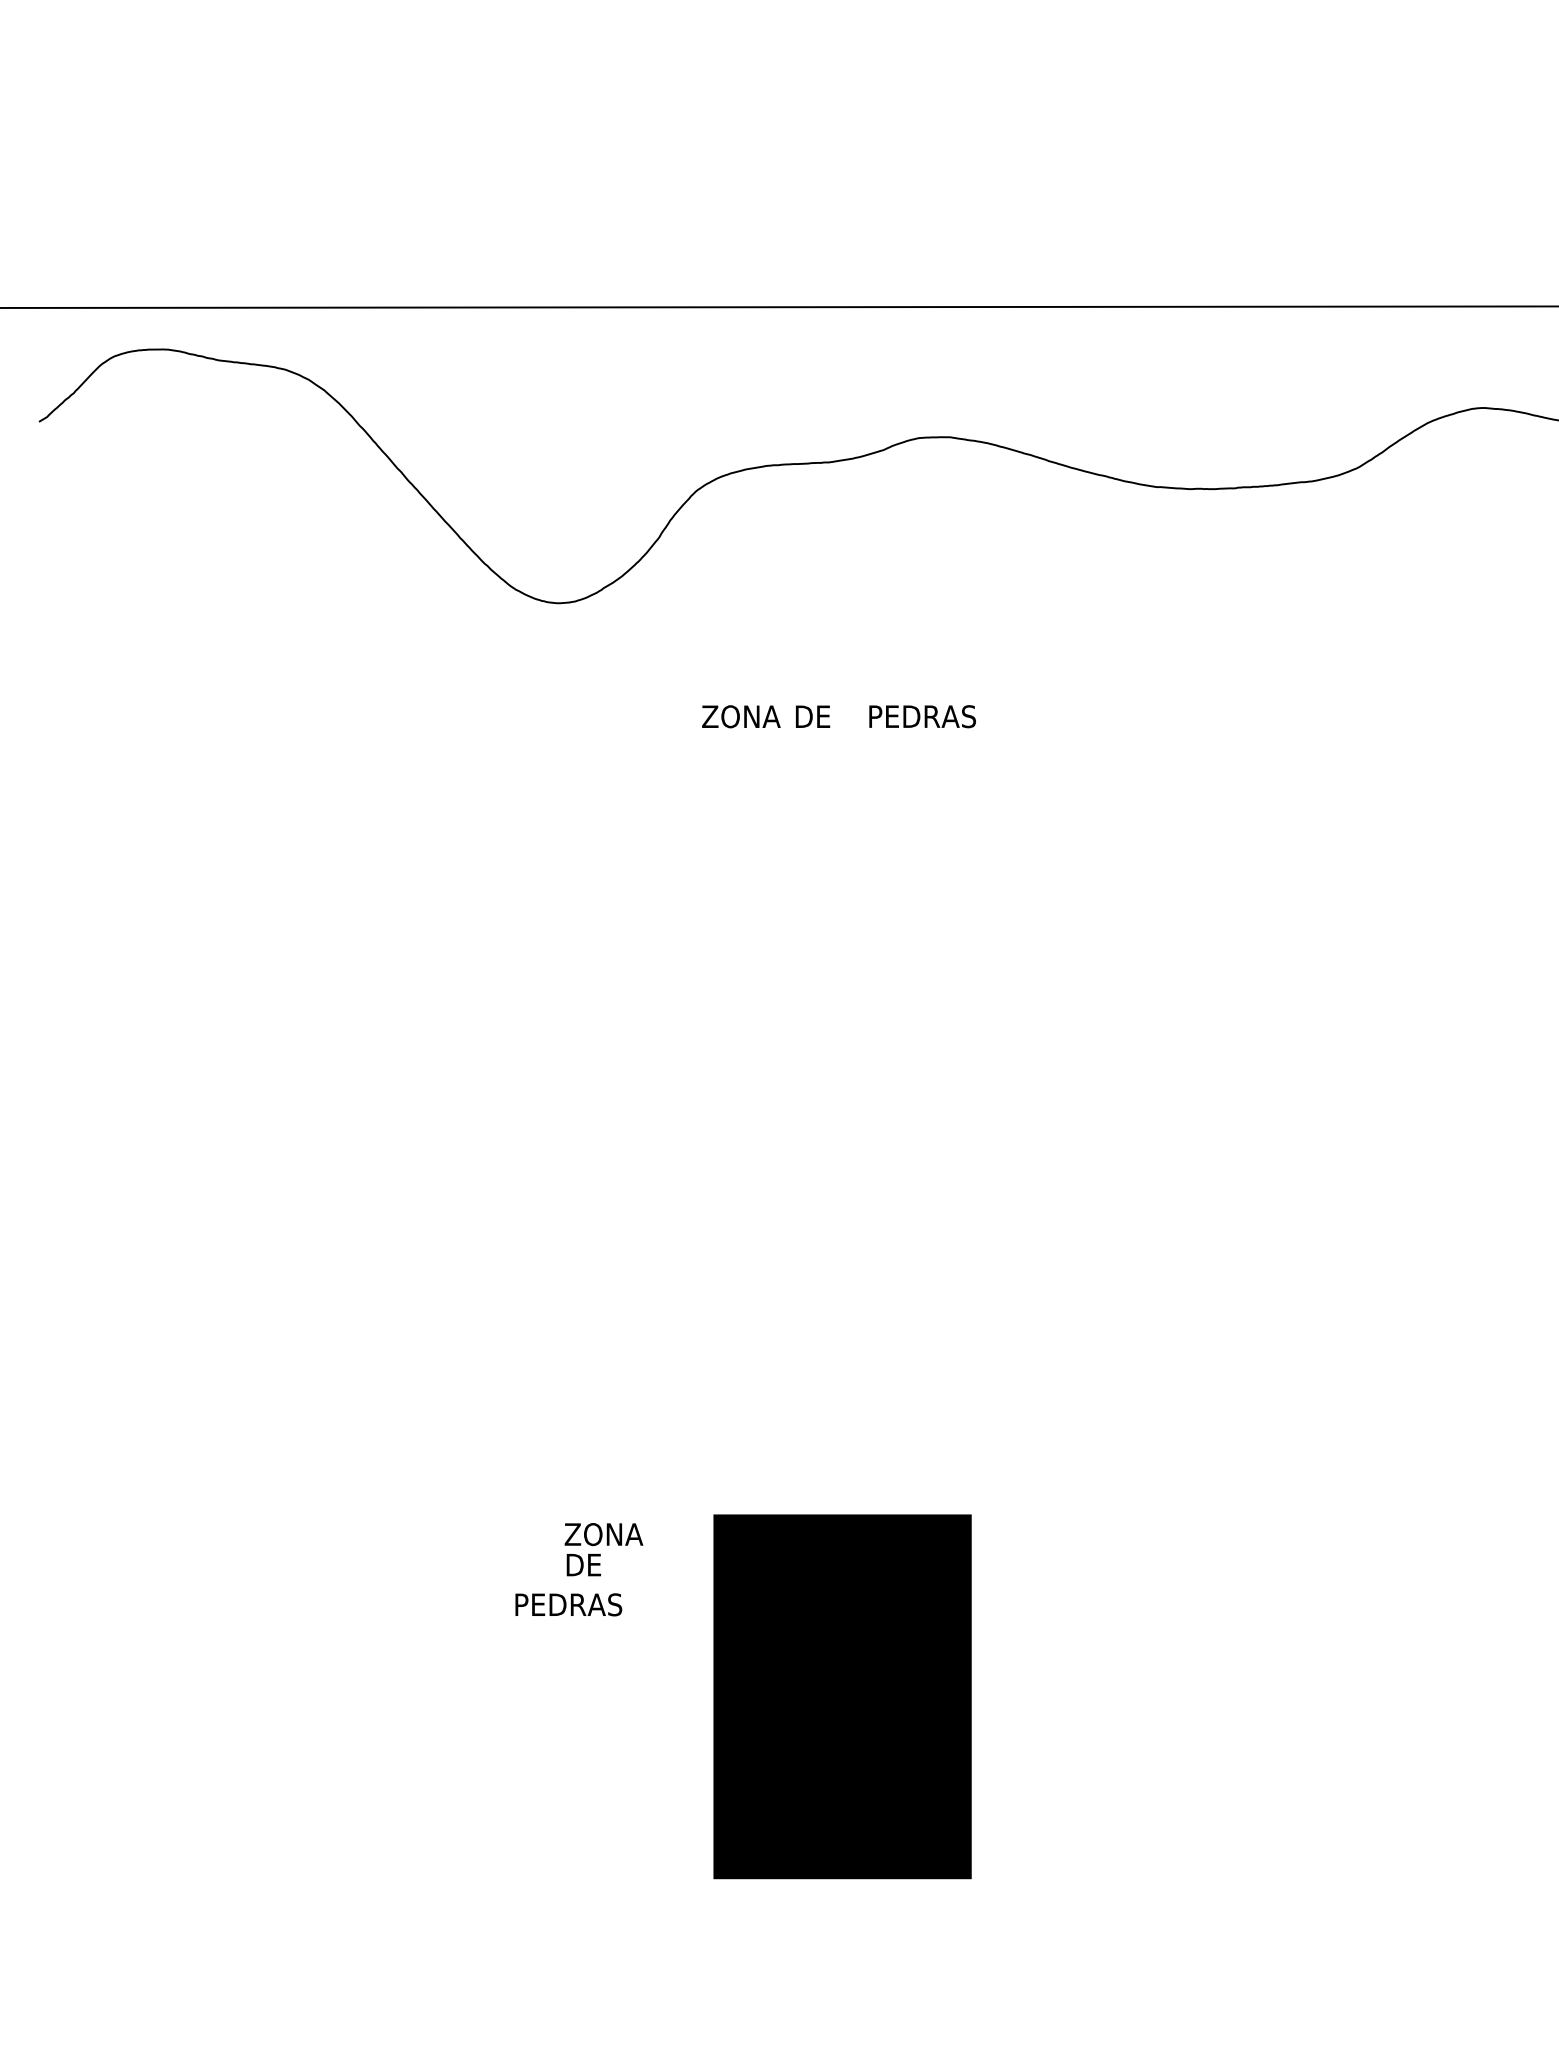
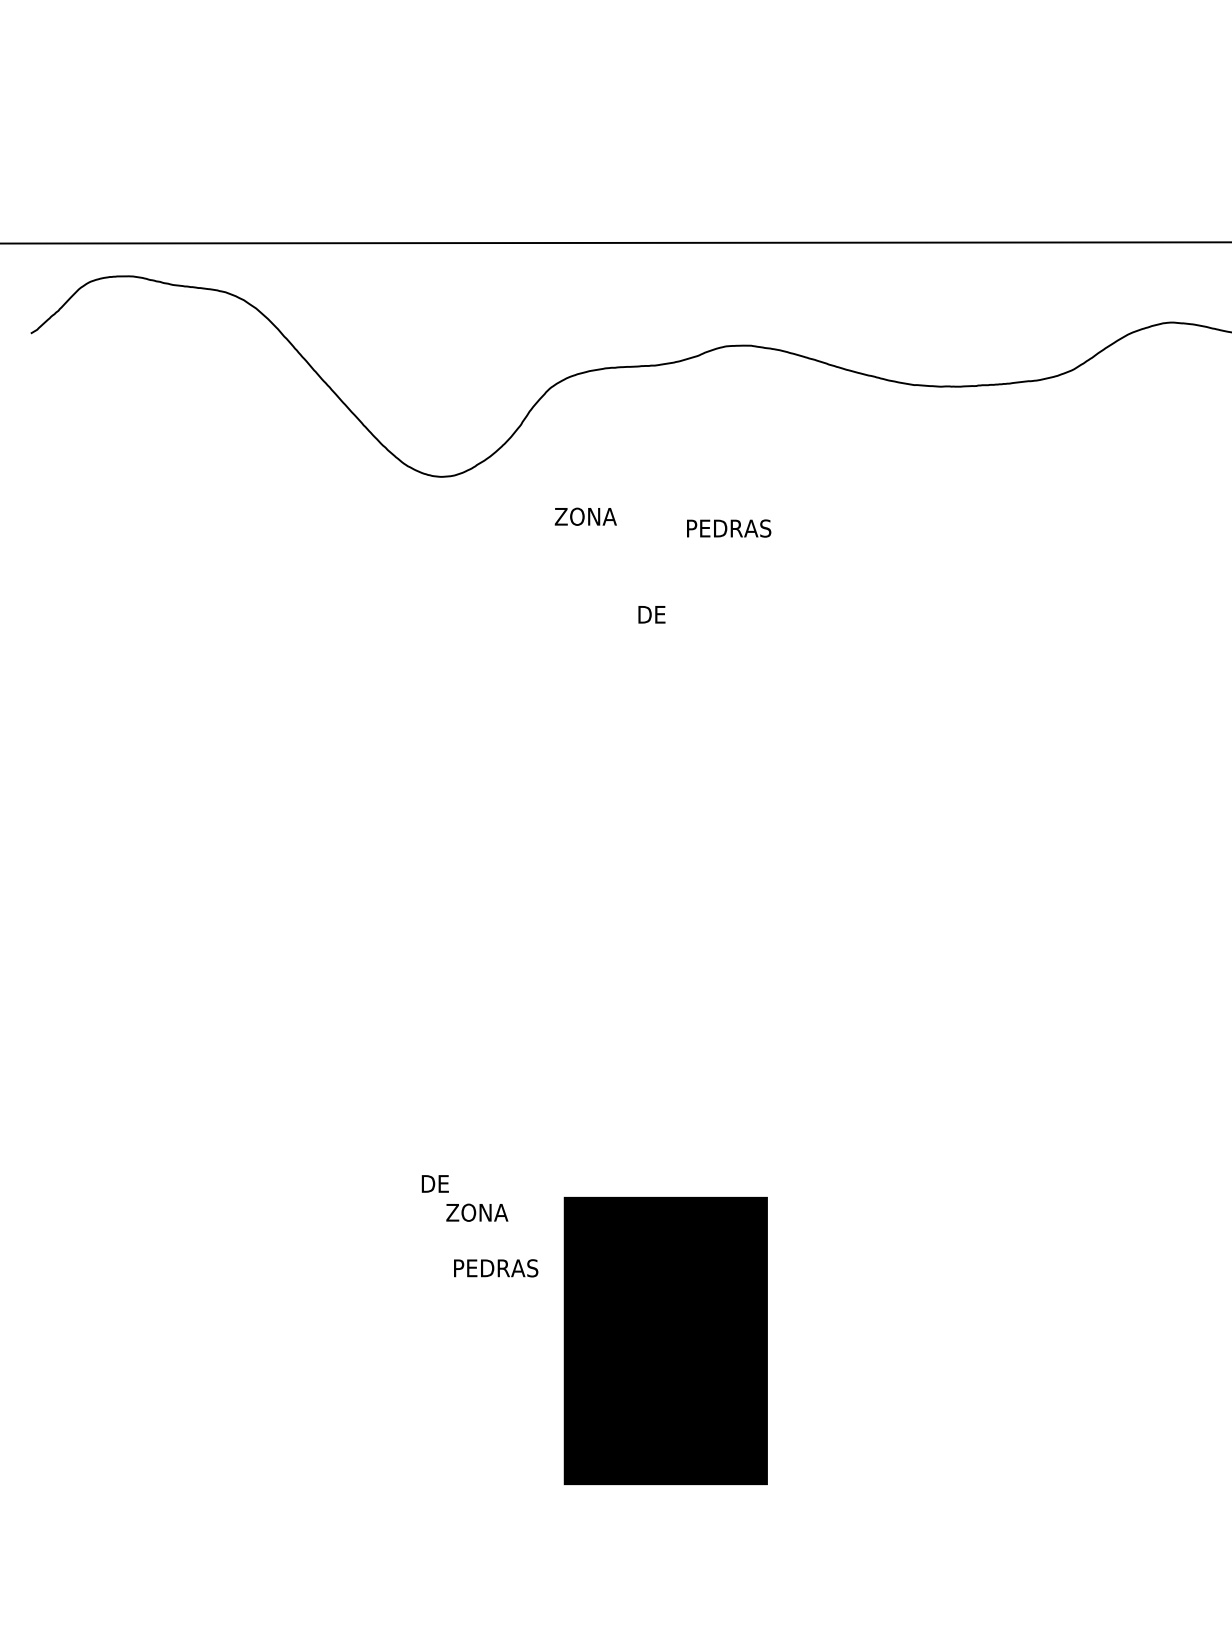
text: (741, 716) -> (585, 516), moved
text: (813, 716) -> (652, 614), moved
text: (922, 716) -> (728, 528), moved
text: (583, 1565) -> (435, 1184), moved
text: (568, 1604) -> (495, 1268), moved

